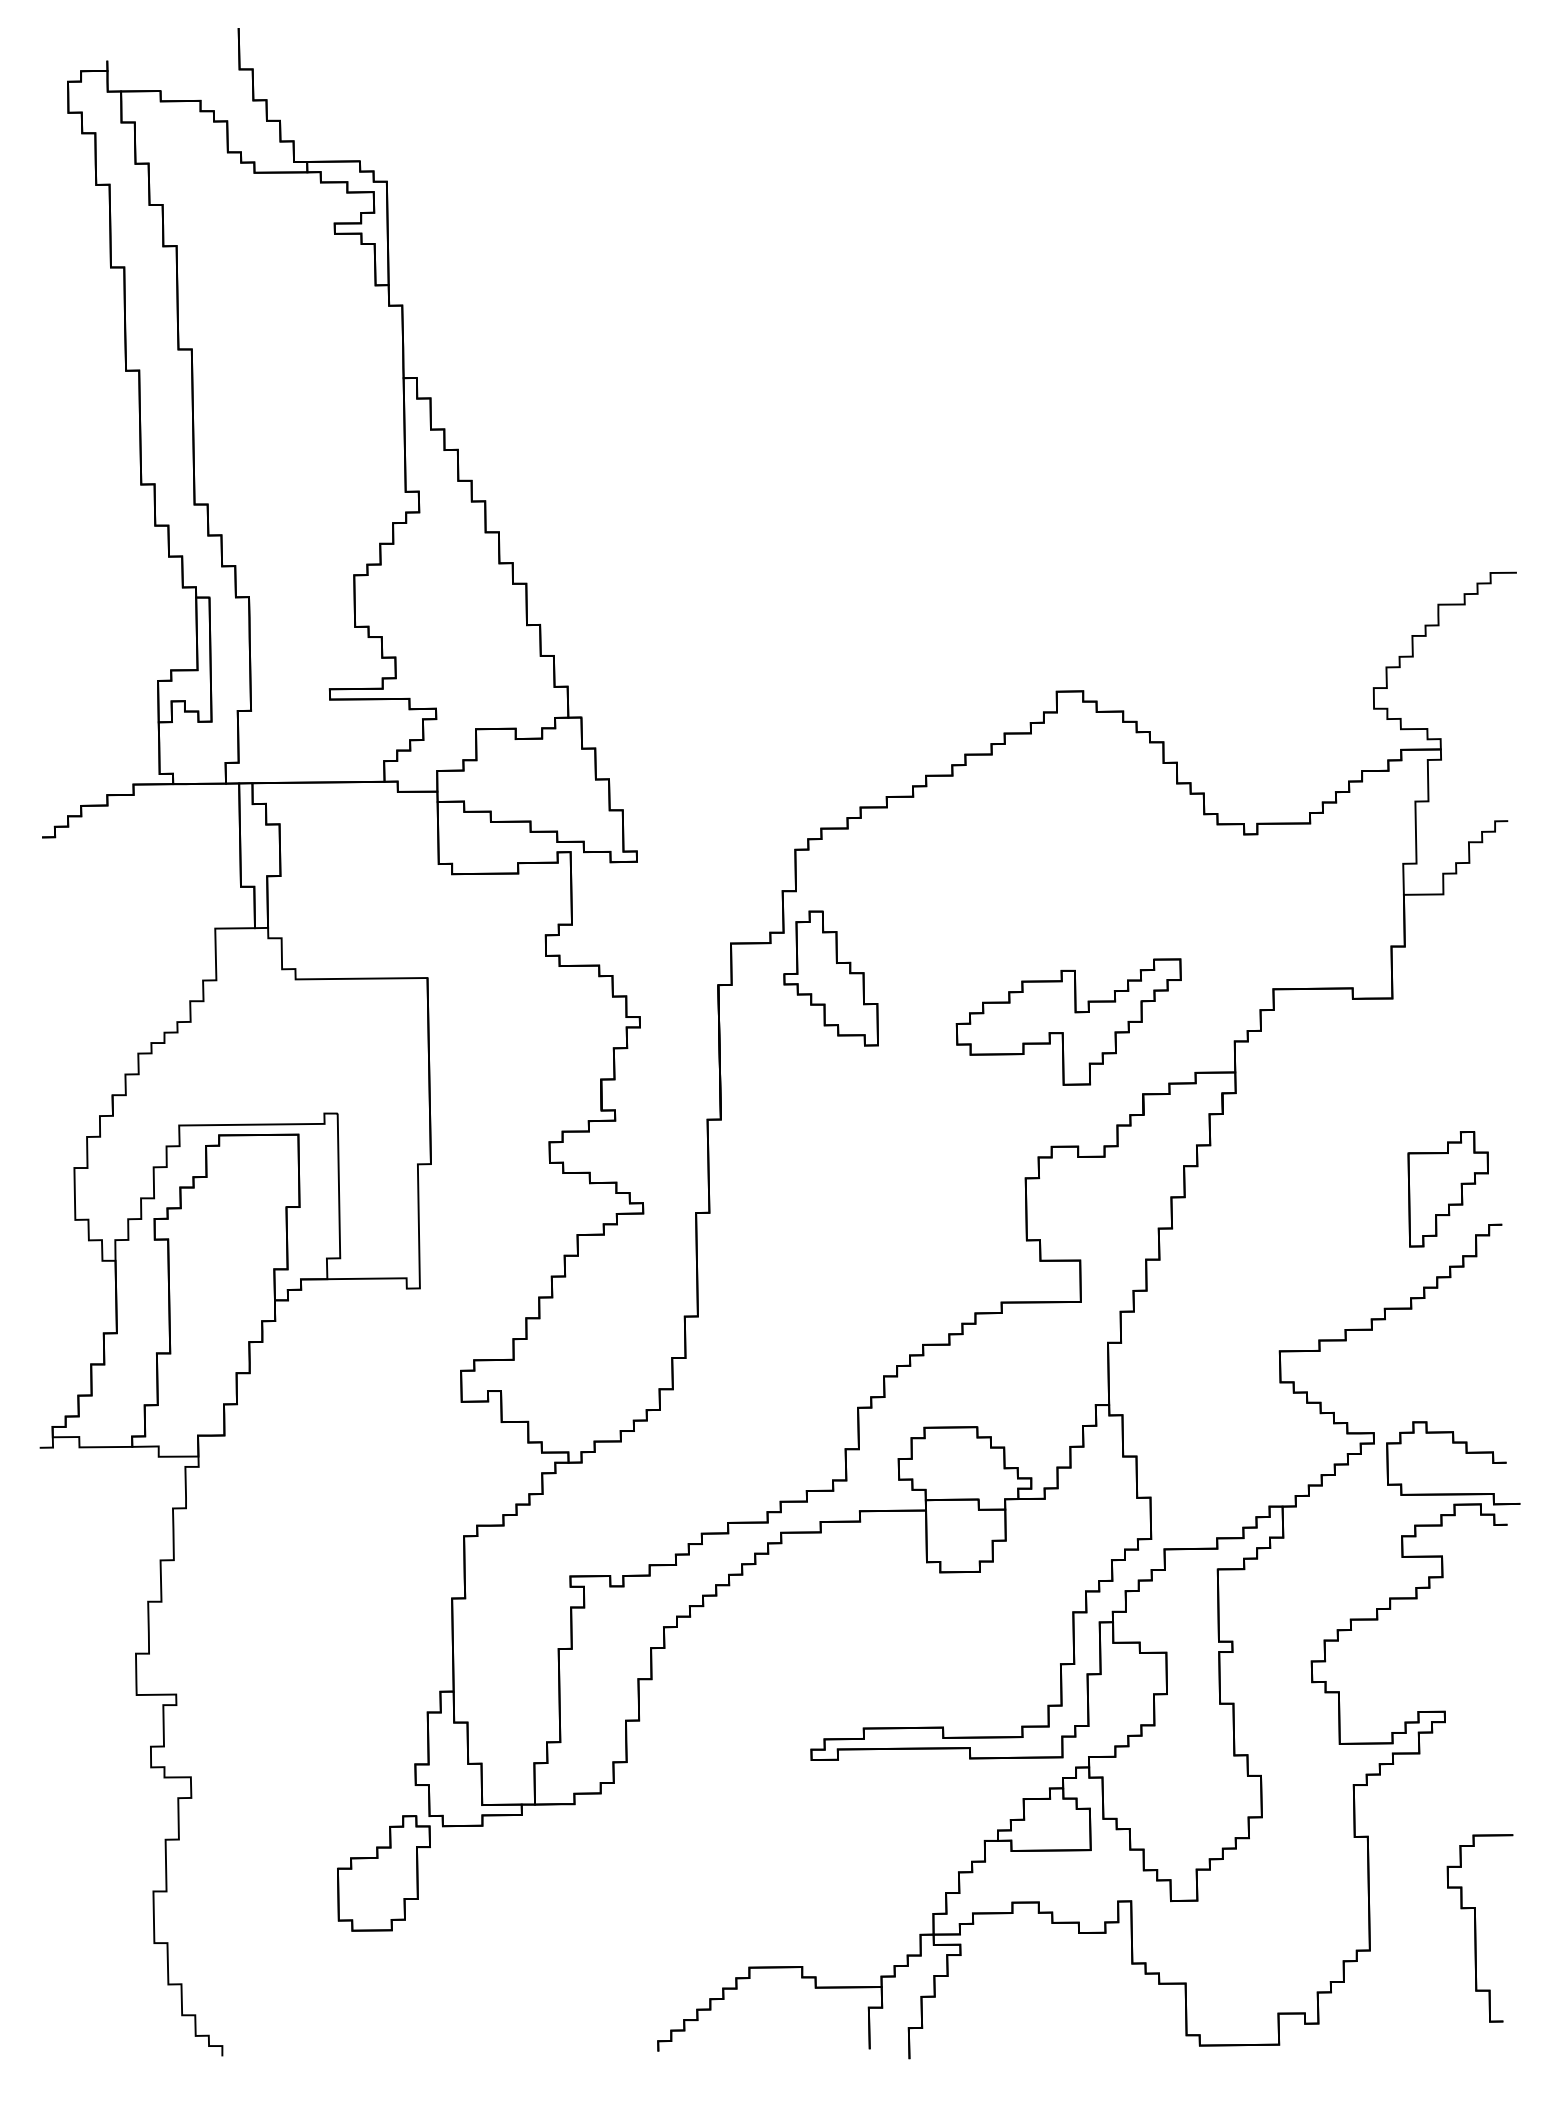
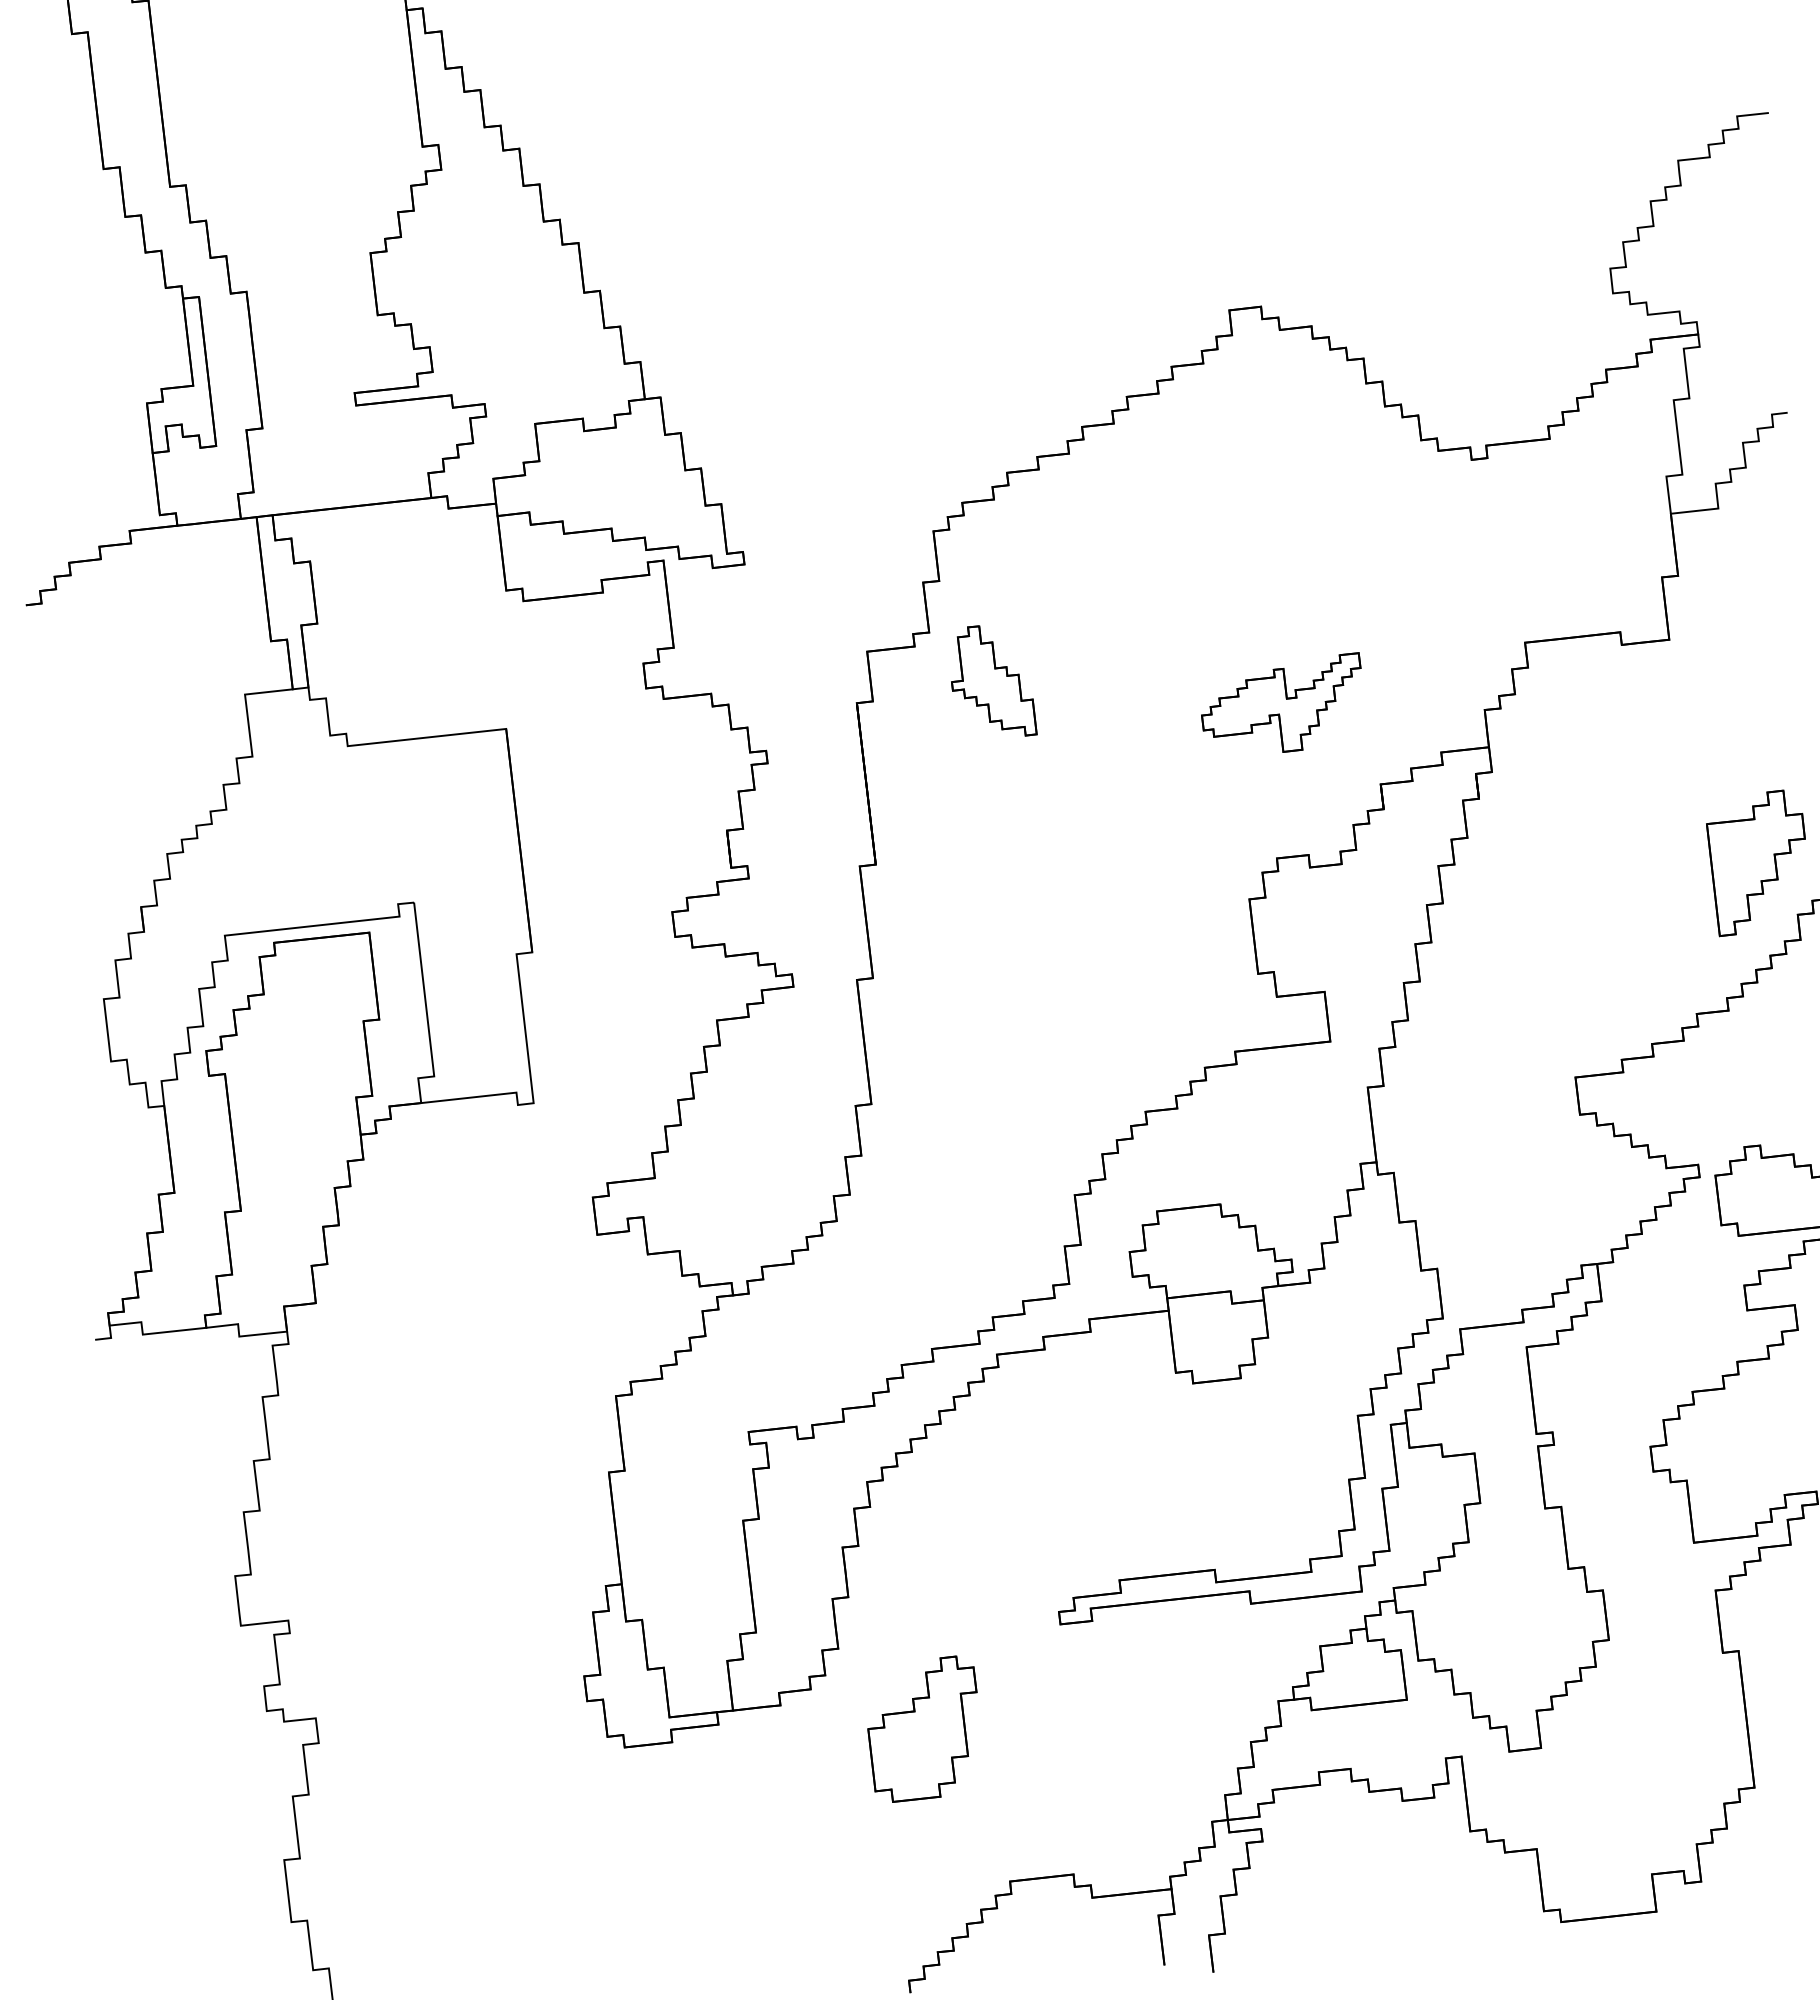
part: (830, 978) -> (991, 682), size x0.7
part: (1068, 1021) -> (1282, 705), size x0.6
part: (383, 1873) -> (923, 1729), moved

